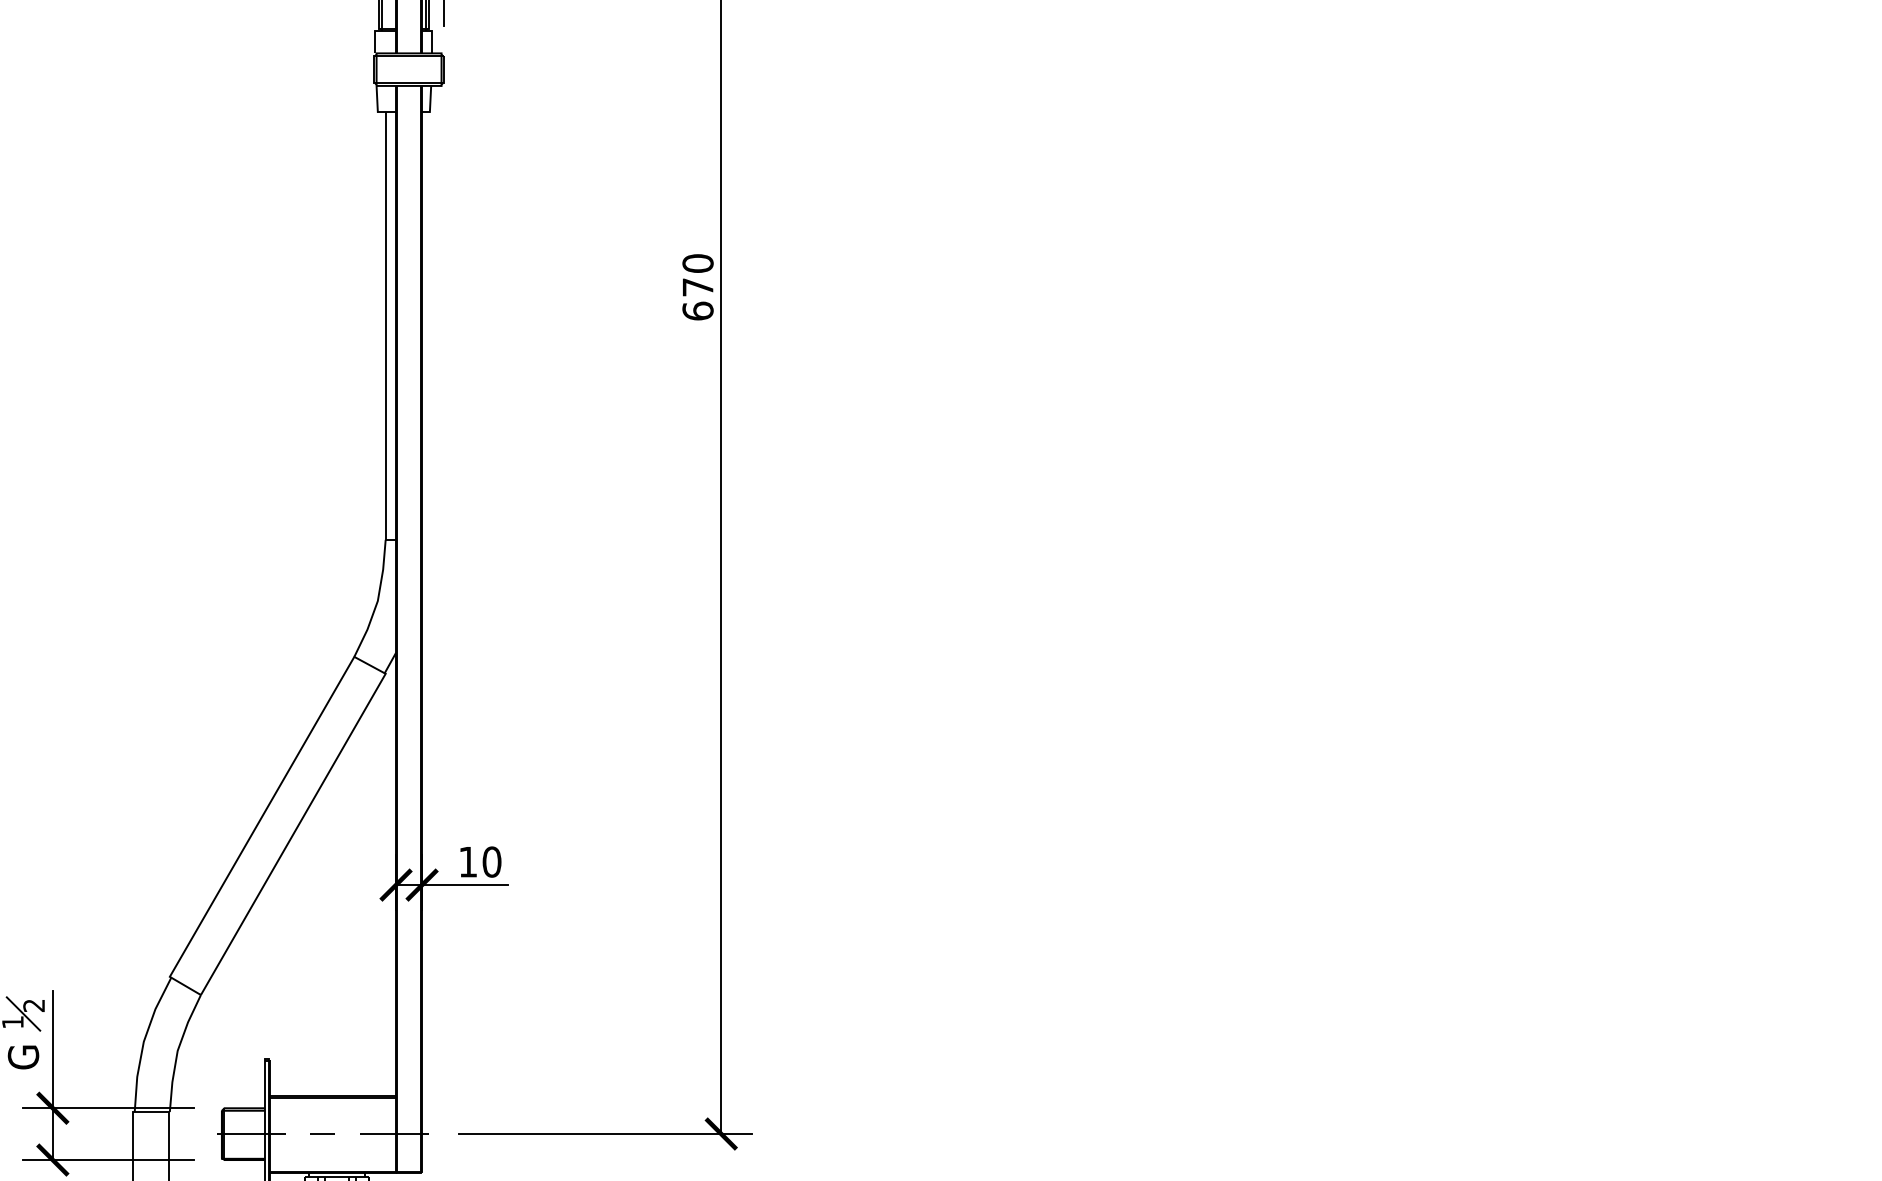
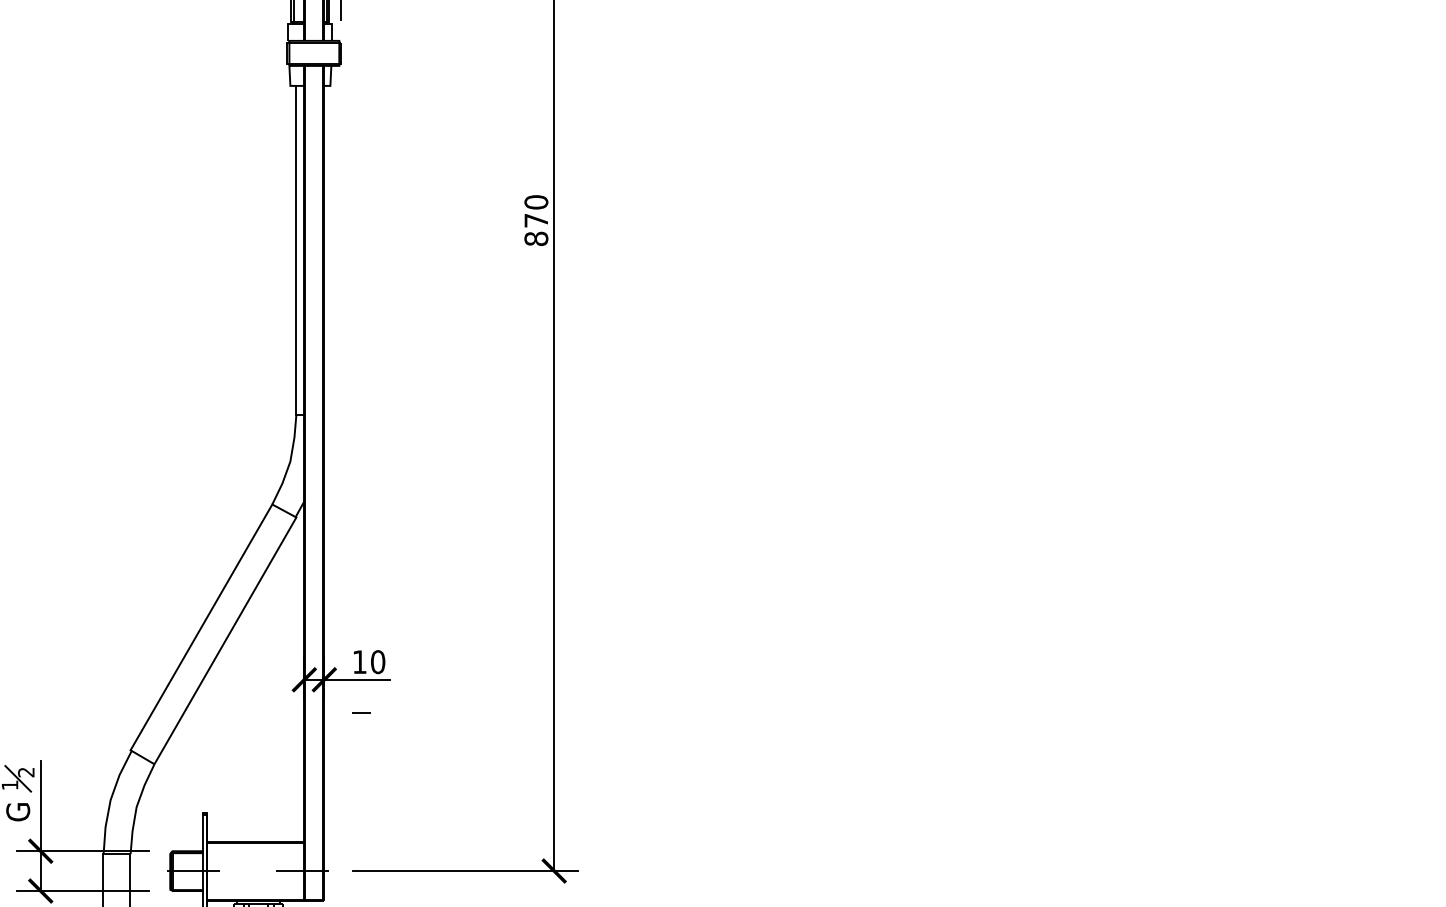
text: (697, 310) -> (535, 238), 670 -> 870
line: (322, 1133) -> (361, 712), moved

